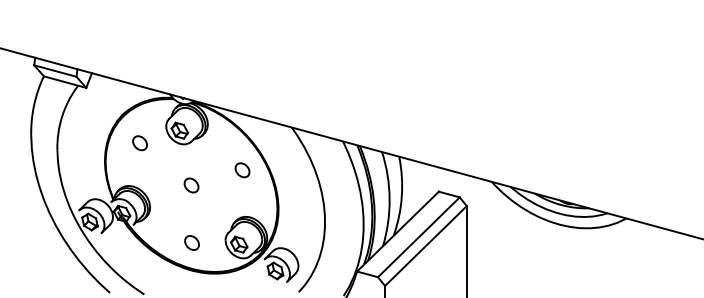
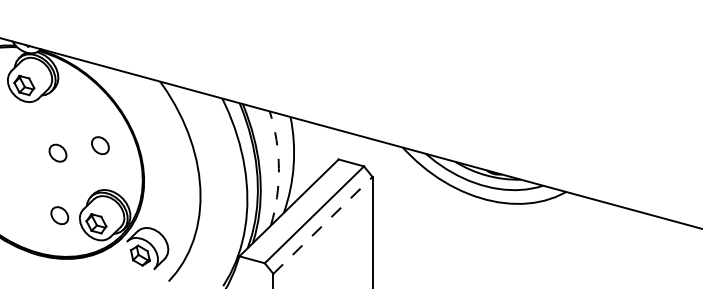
part: (242, 170) -> (100, 145), moved
part: (191, 185) -> (57, 153), moved
arc: (389, 199) -> (278, 168), solid -> dashed
part: (191, 242) -> (59, 215), moved
line: (426, 245) -> (323, 224), solid -> dashed

